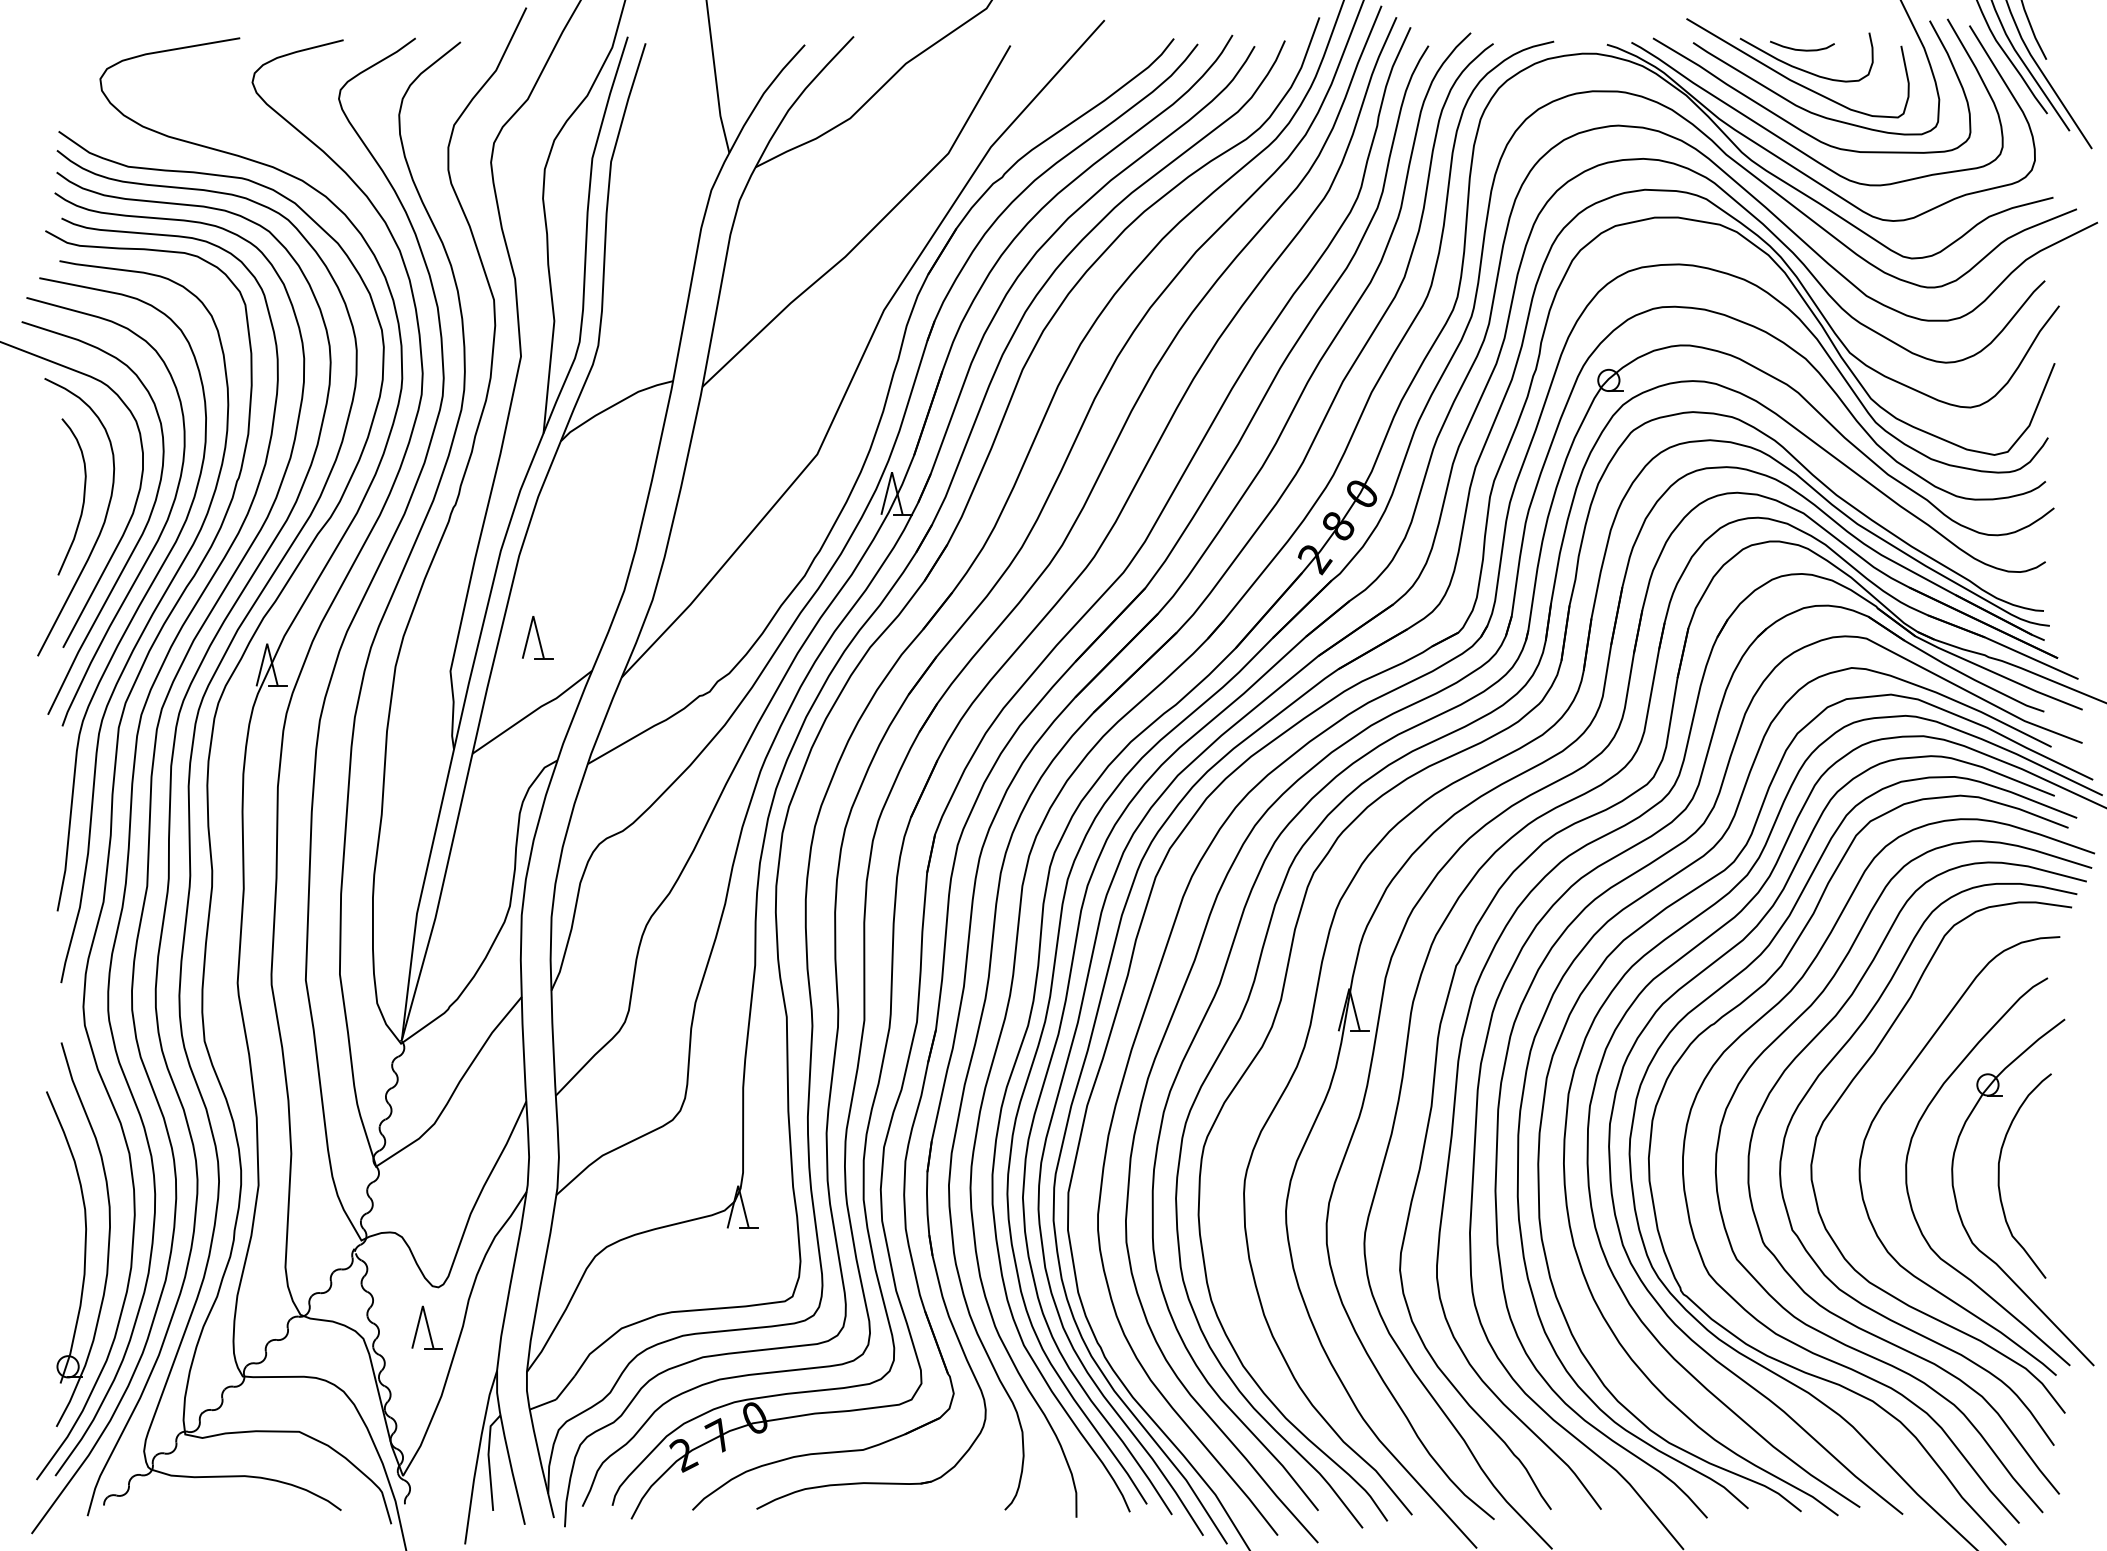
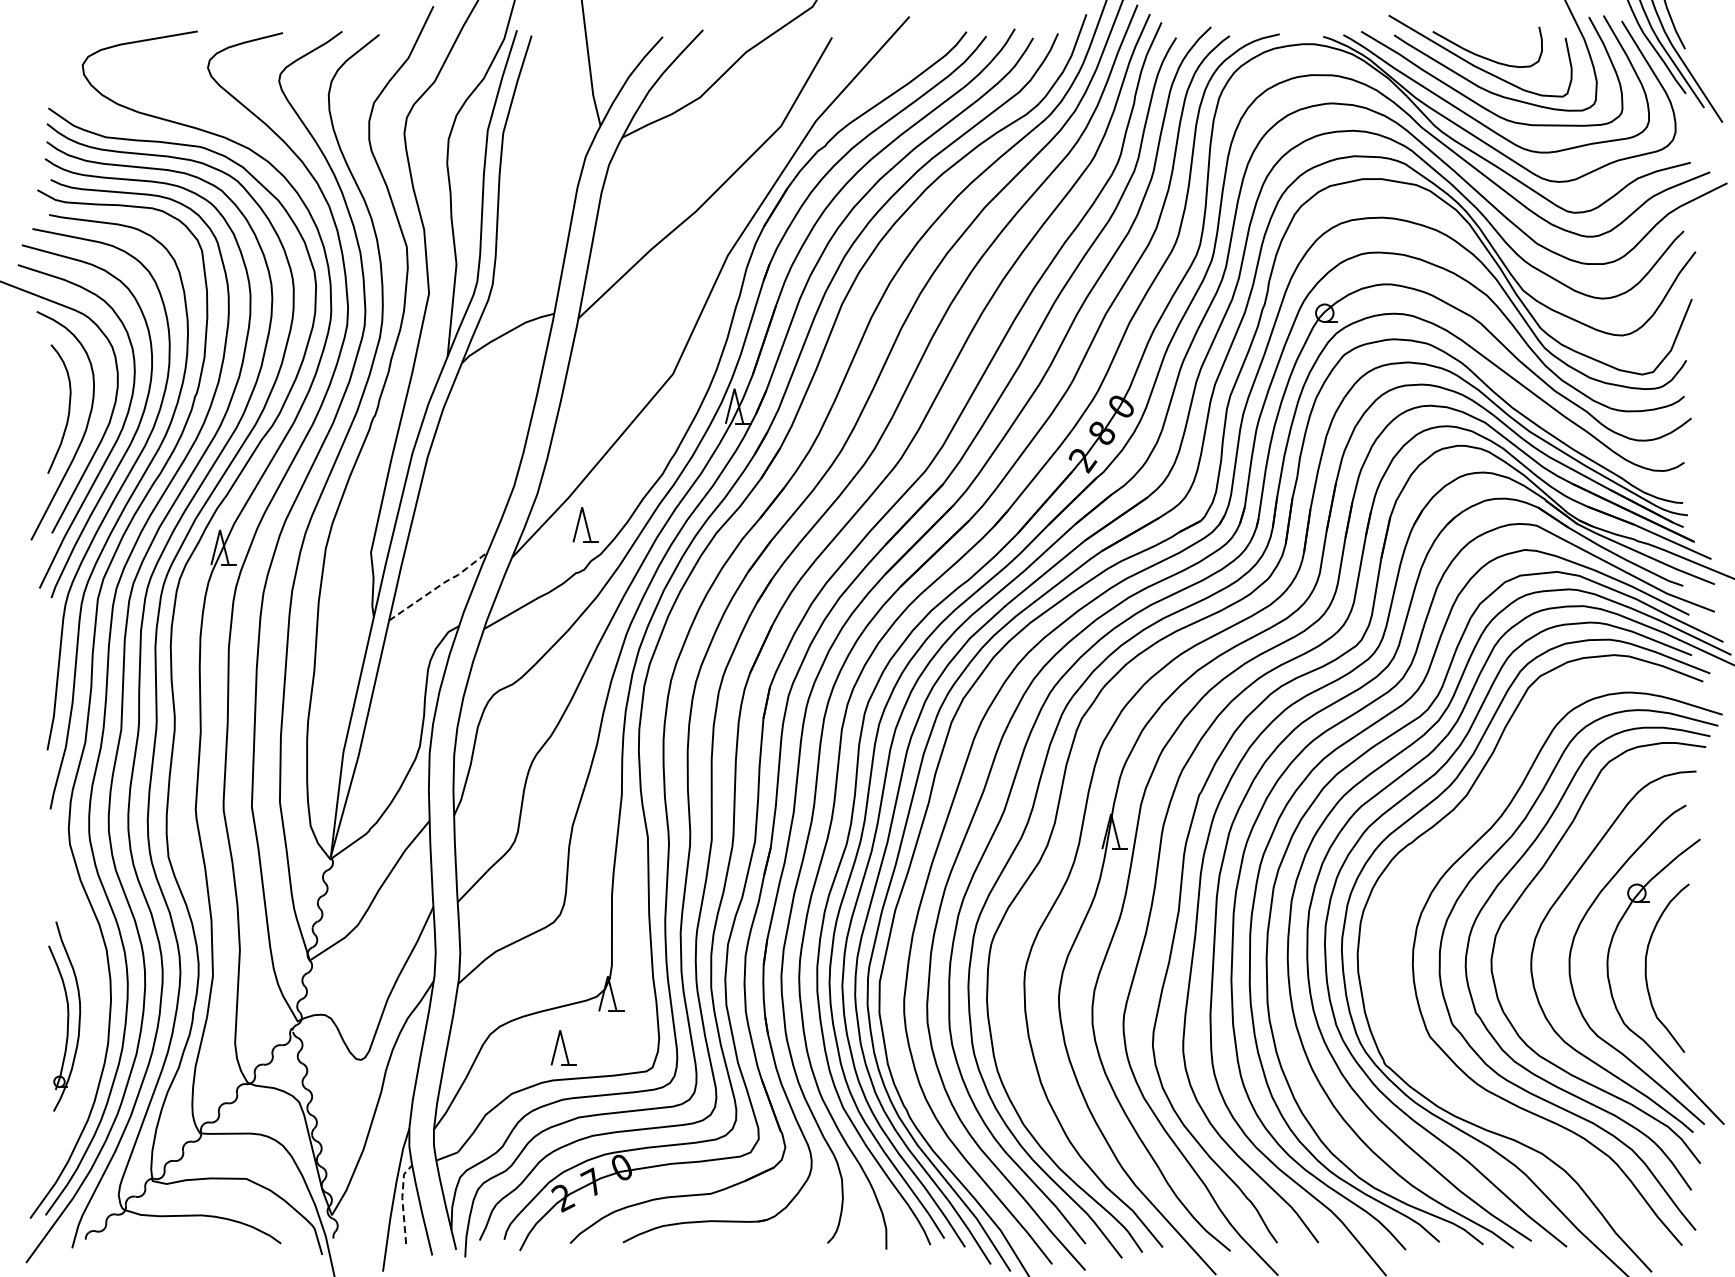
curve: (1801, 49) -> (1483, 40), removed
part: (537, 637) -> (585, 524), moved
line: (534, 711) -> (440, 585), solid -> dashed
part: (78, 1234) -> (64, 1016), size x0.6
part: (426, 1326) -> (563, 1047), moved
curve: (1800, 1345) -> (1482, 1107), removed
line: (488, 1459) -> (402, 1201), solid -> dashed

